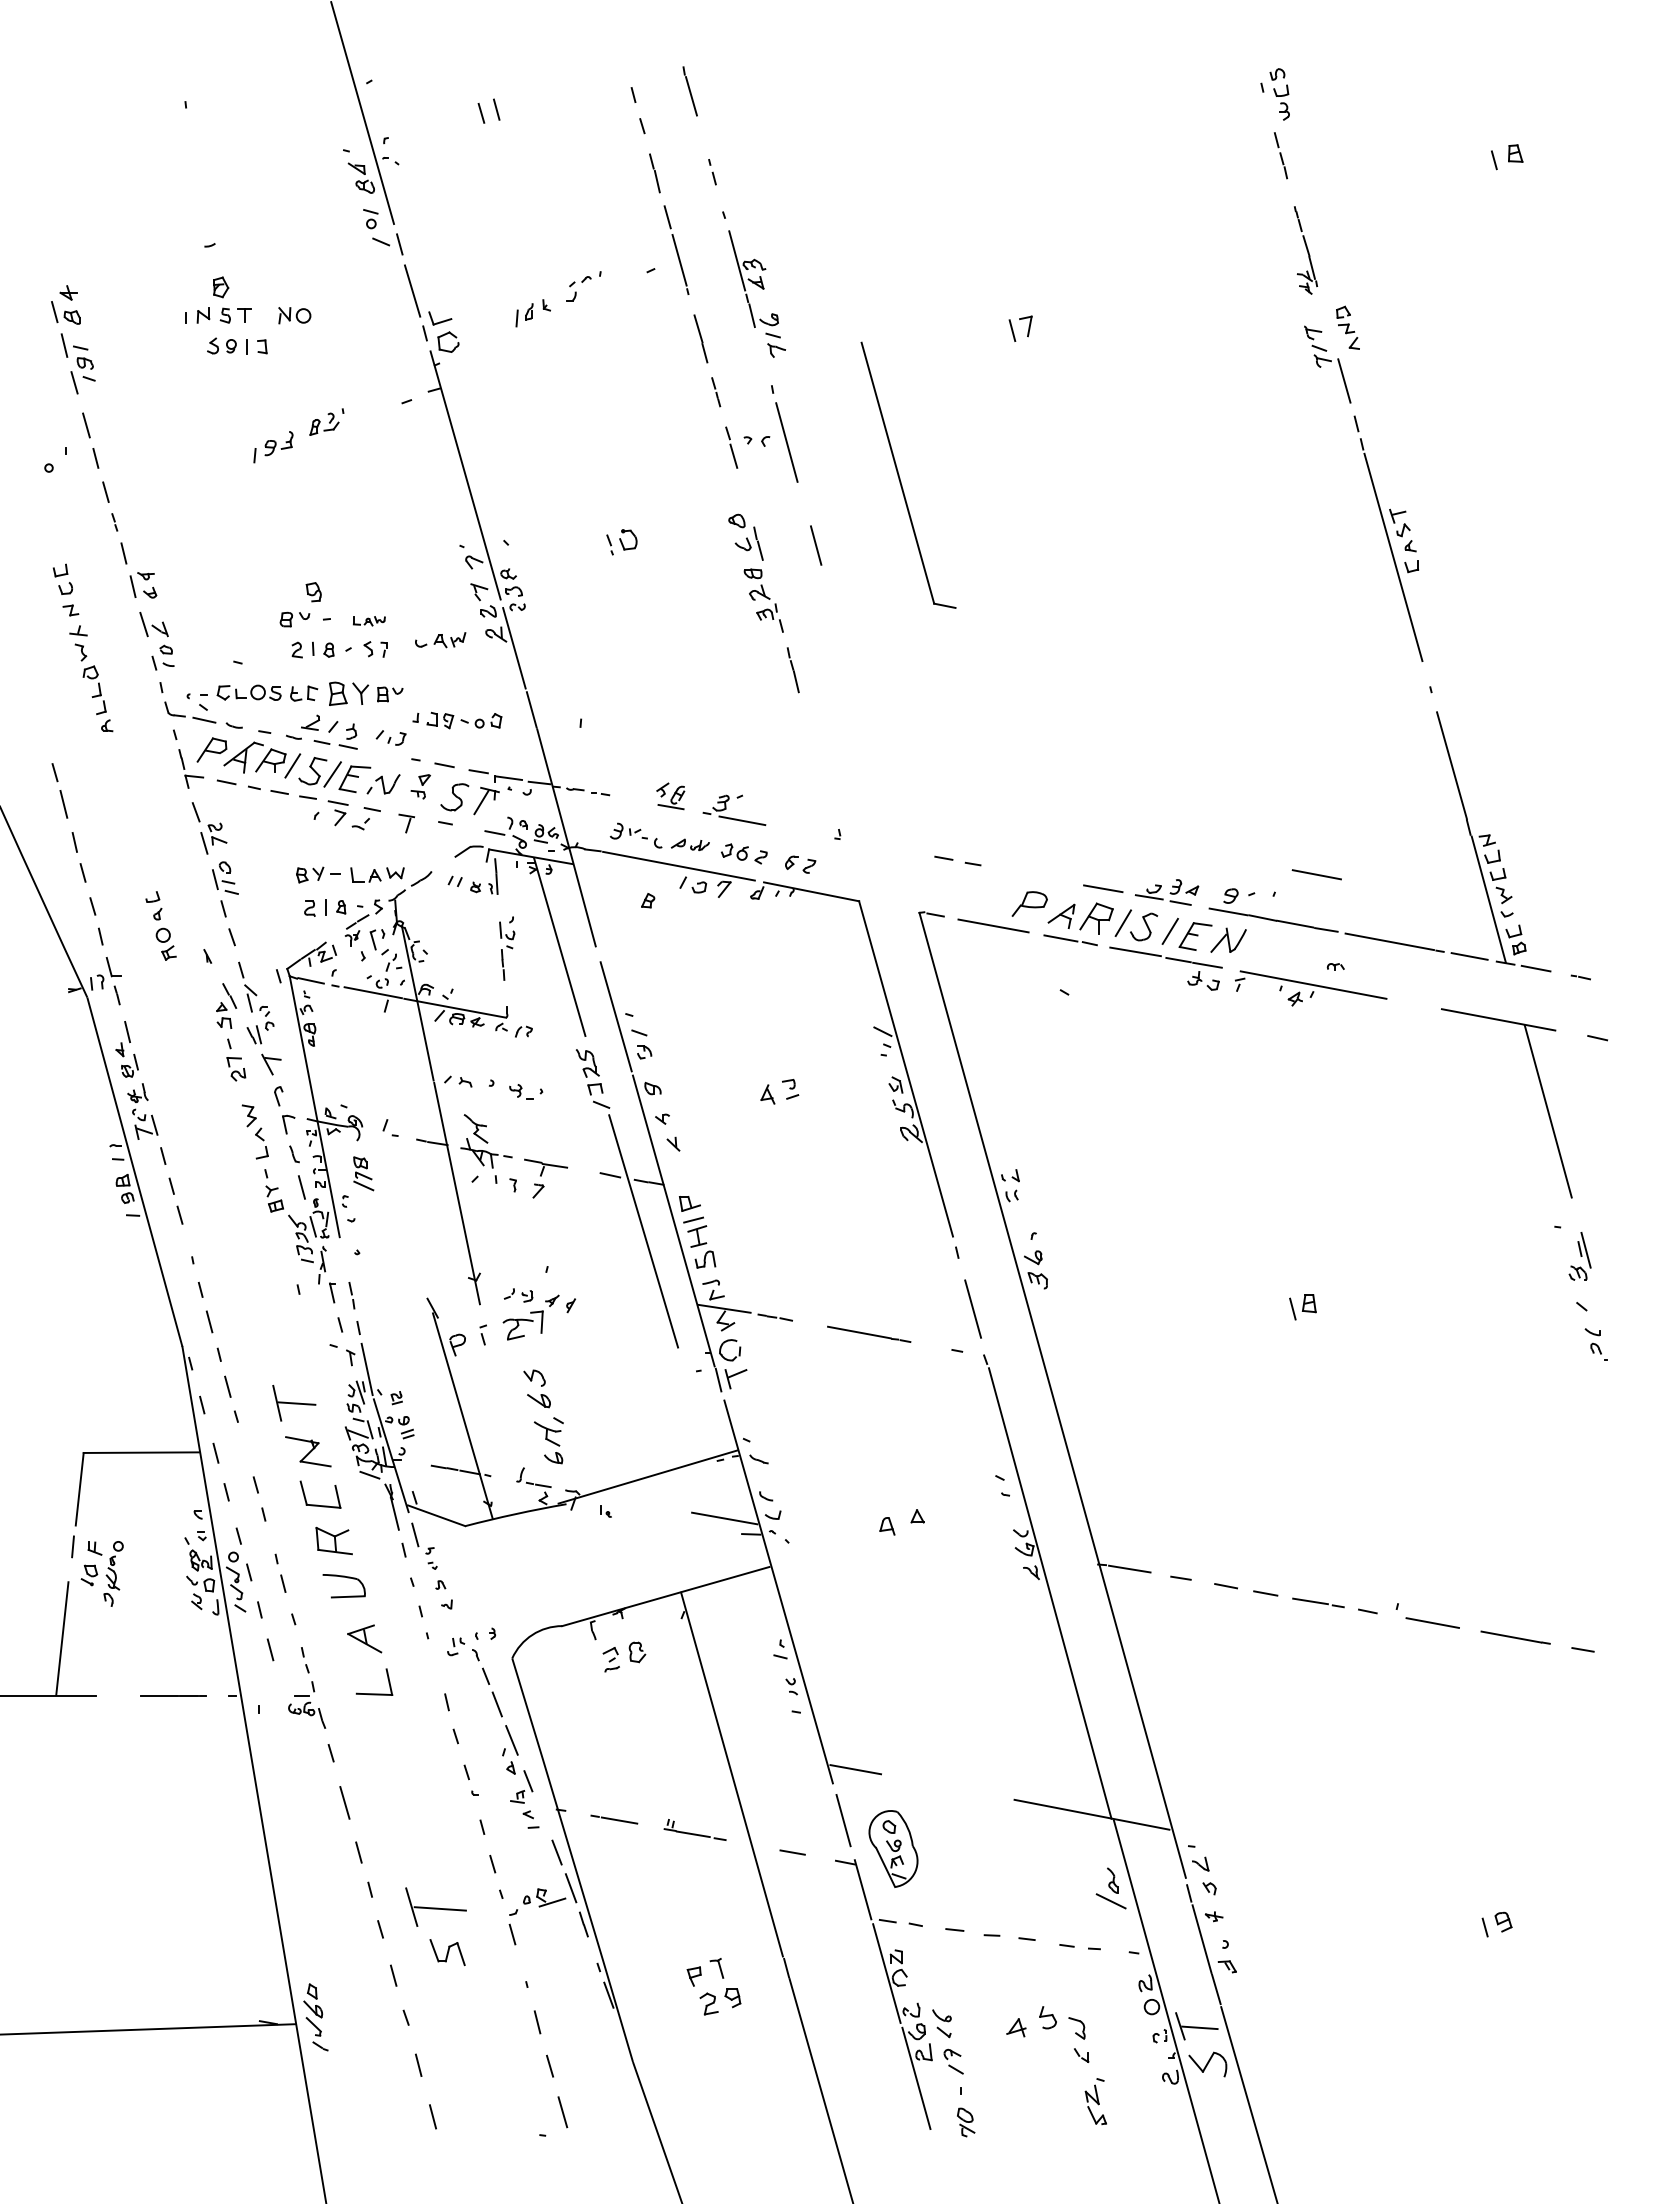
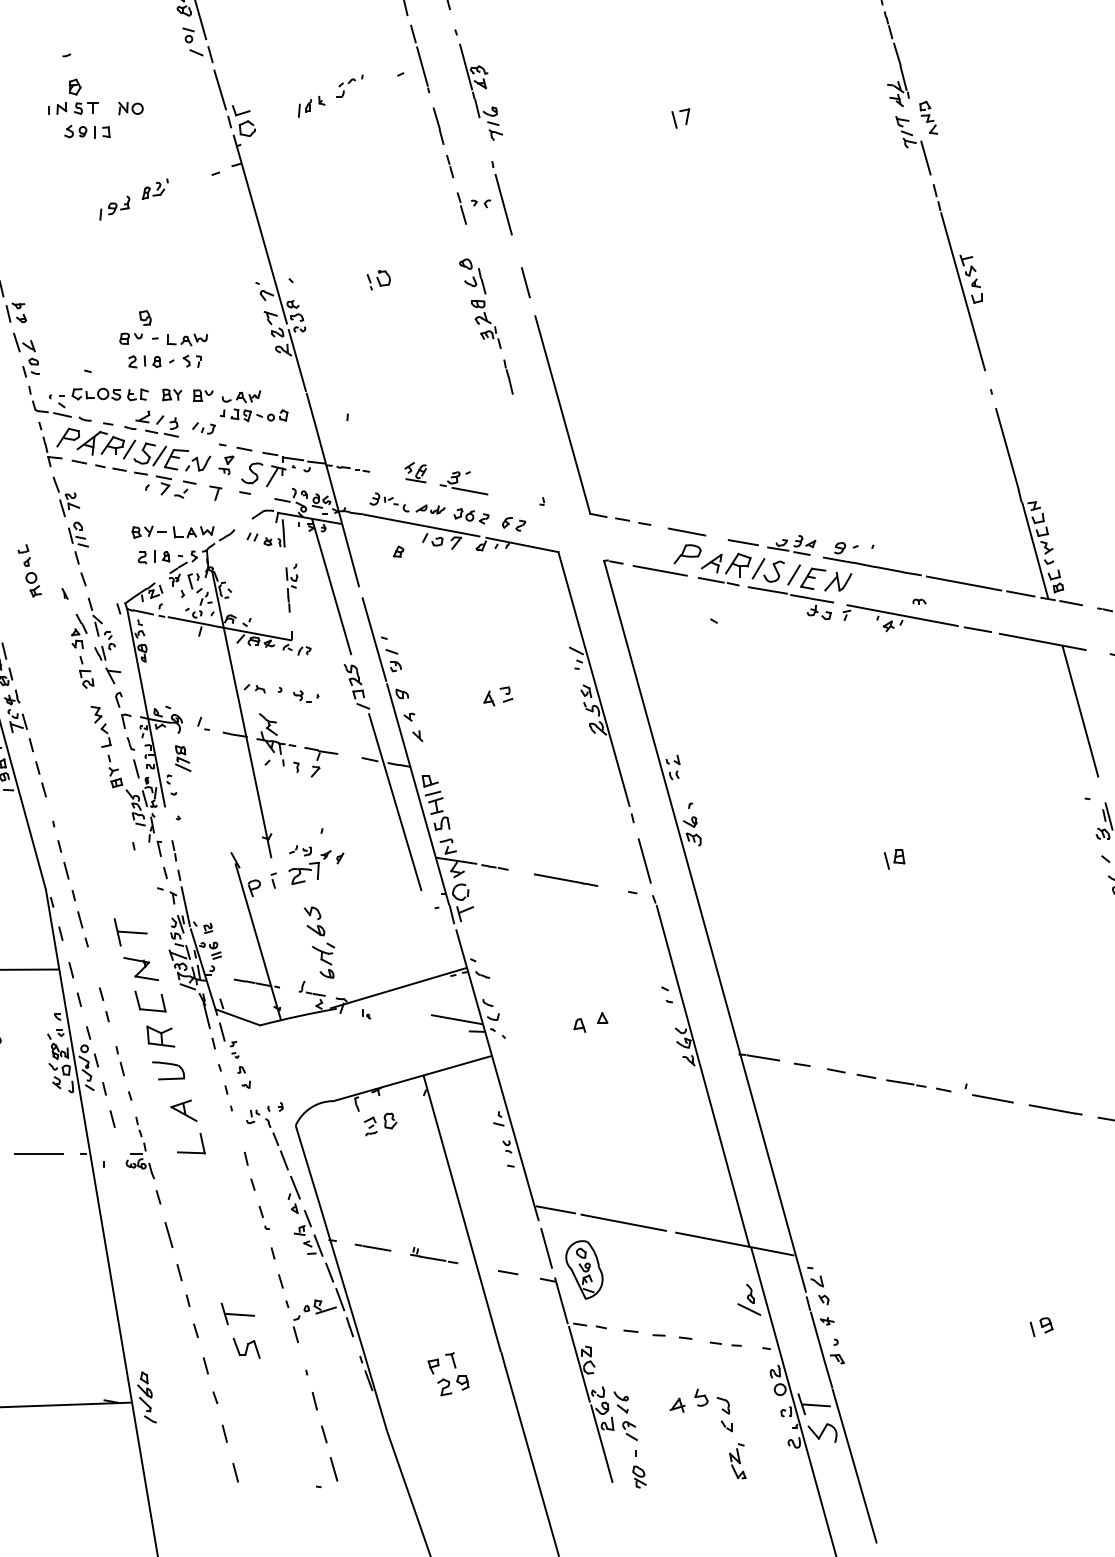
part: (1305, 250) -> (896, 59), size x1.43
part: (900, 478) -> (564, 419), moved
part: (369, 621) -> (187, 340), size x1.67
part: (440, 640) -> (241, 397), moved
part: (349, 693) -> (172, 394), size x0.62
line: (1316, 874) -> (686, 531), moved
line: (1412, 1003) -> (977, 629), added
line: (945, 1786) -> (623, 1222), added
line: (542, 1816) -> (318, 1245), added
part: (435, 1906) -> (237, 1313), size x0.71

